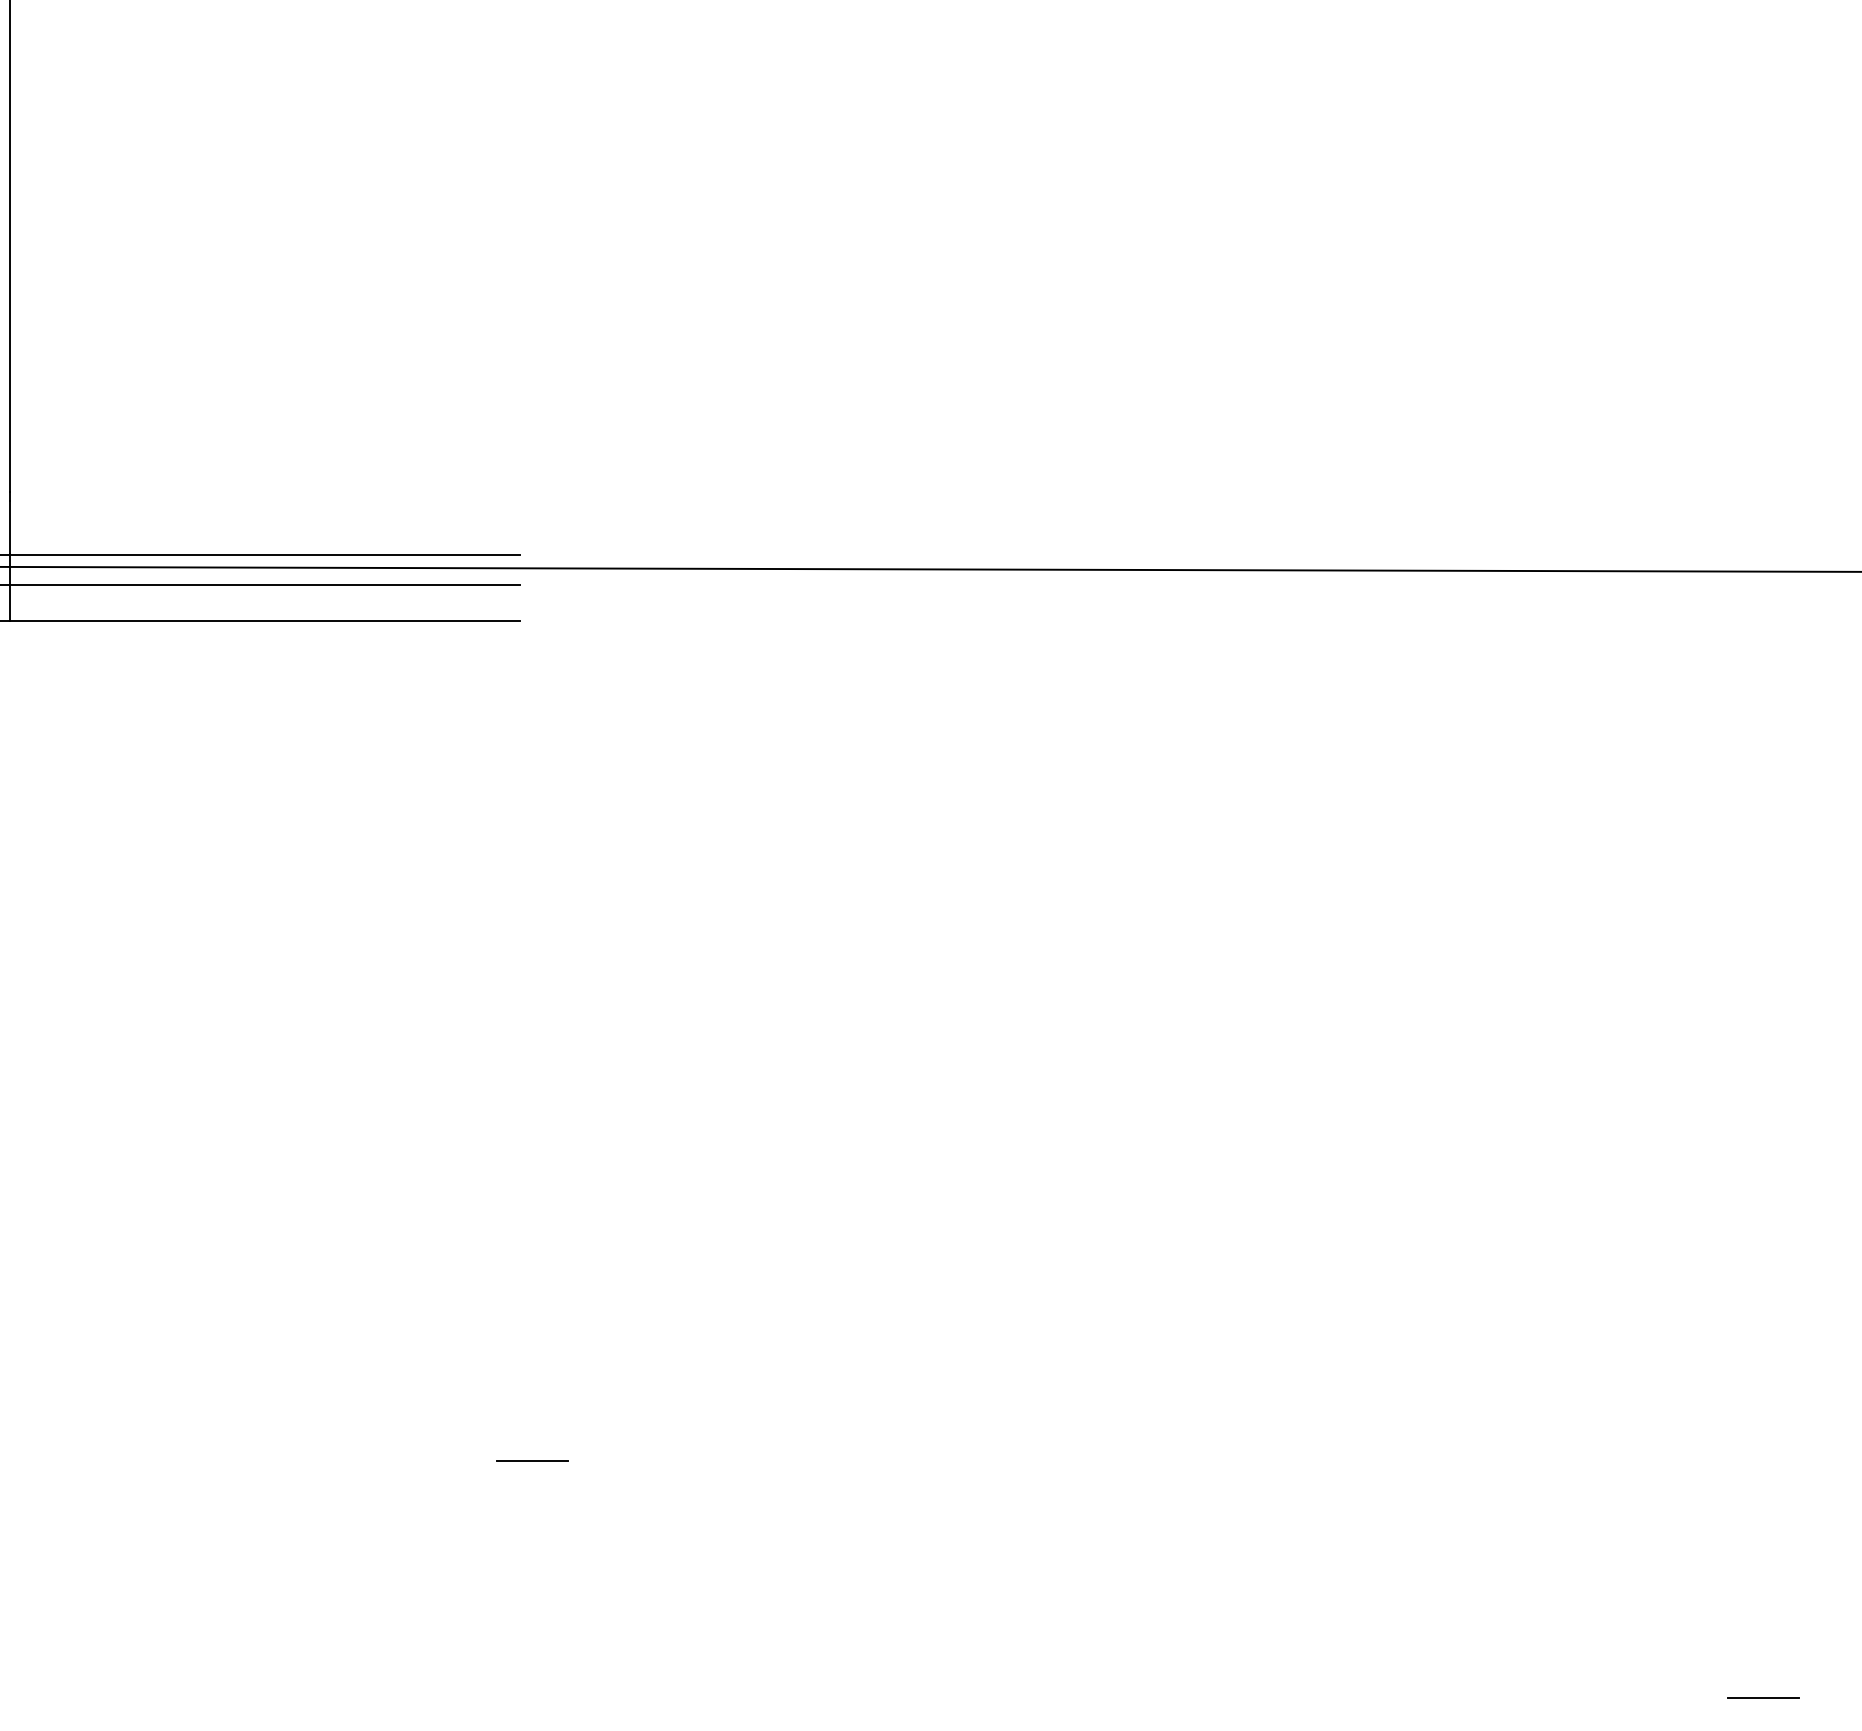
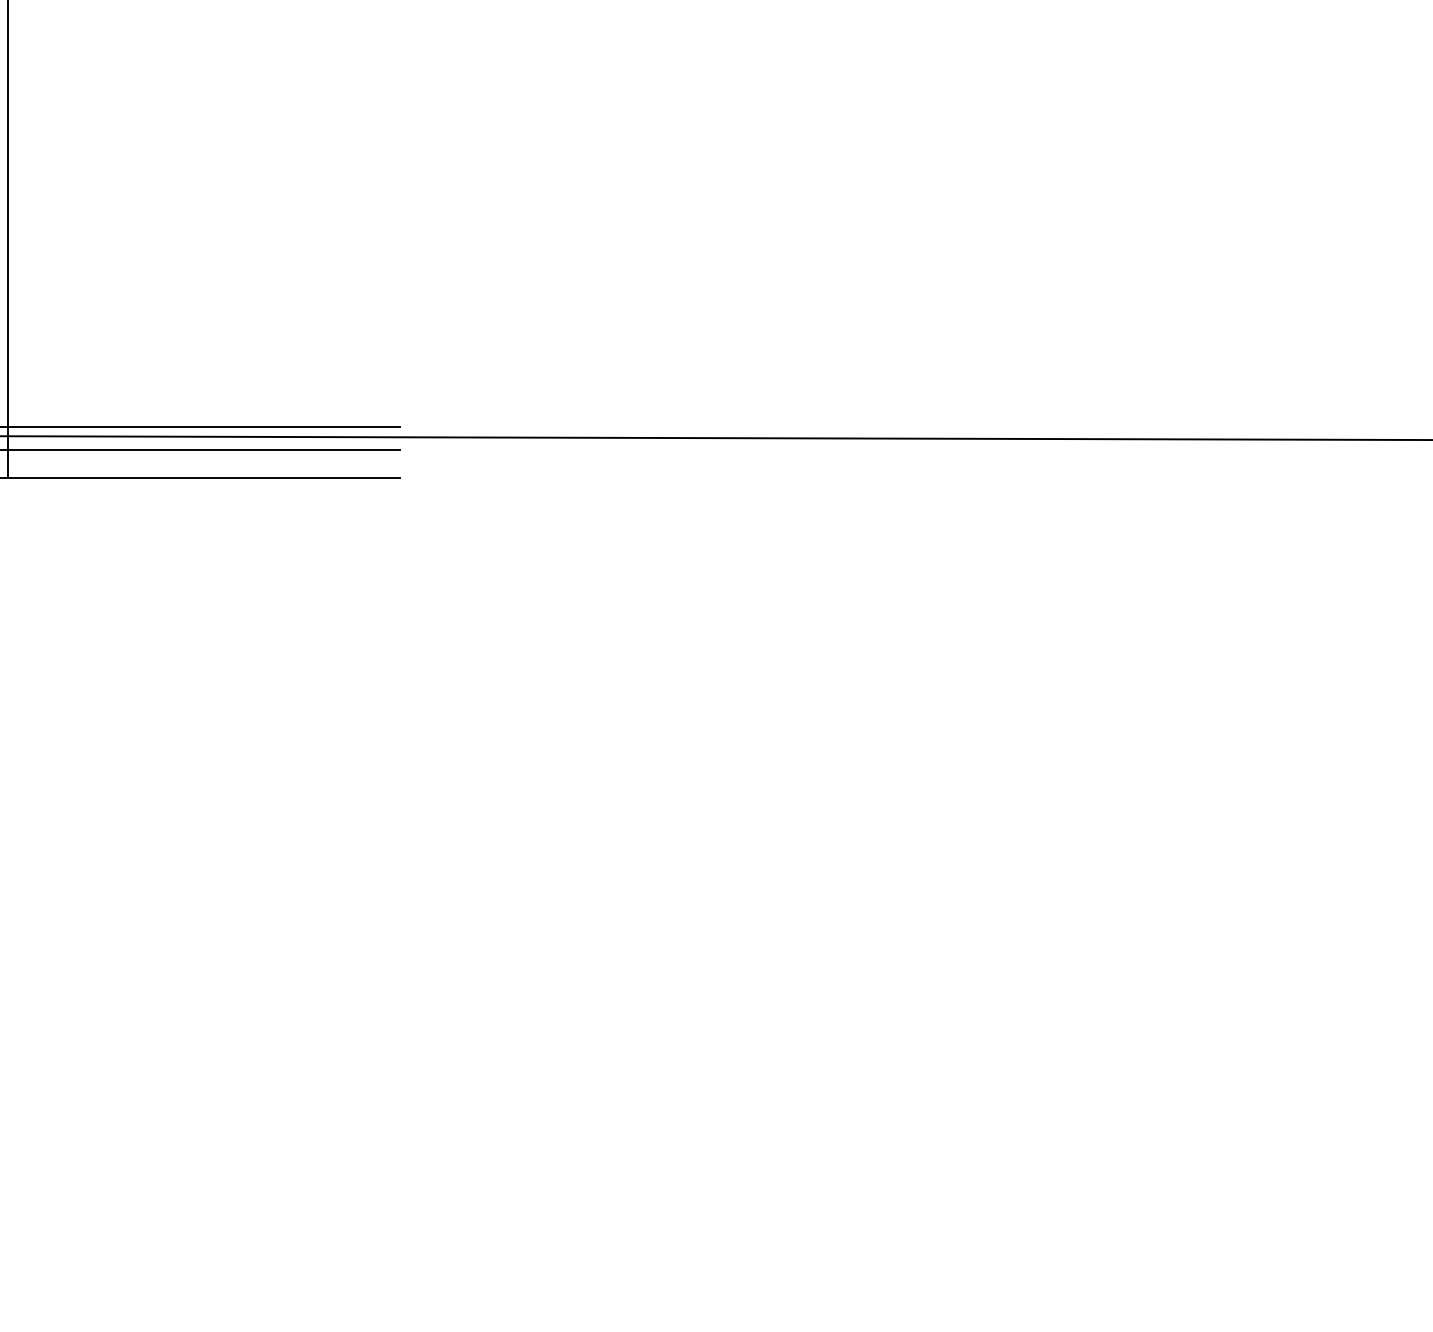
line: (532, 1461) -> (409, 1124), removed
line: (1762, 1697) -> (1356, 1306), removed

